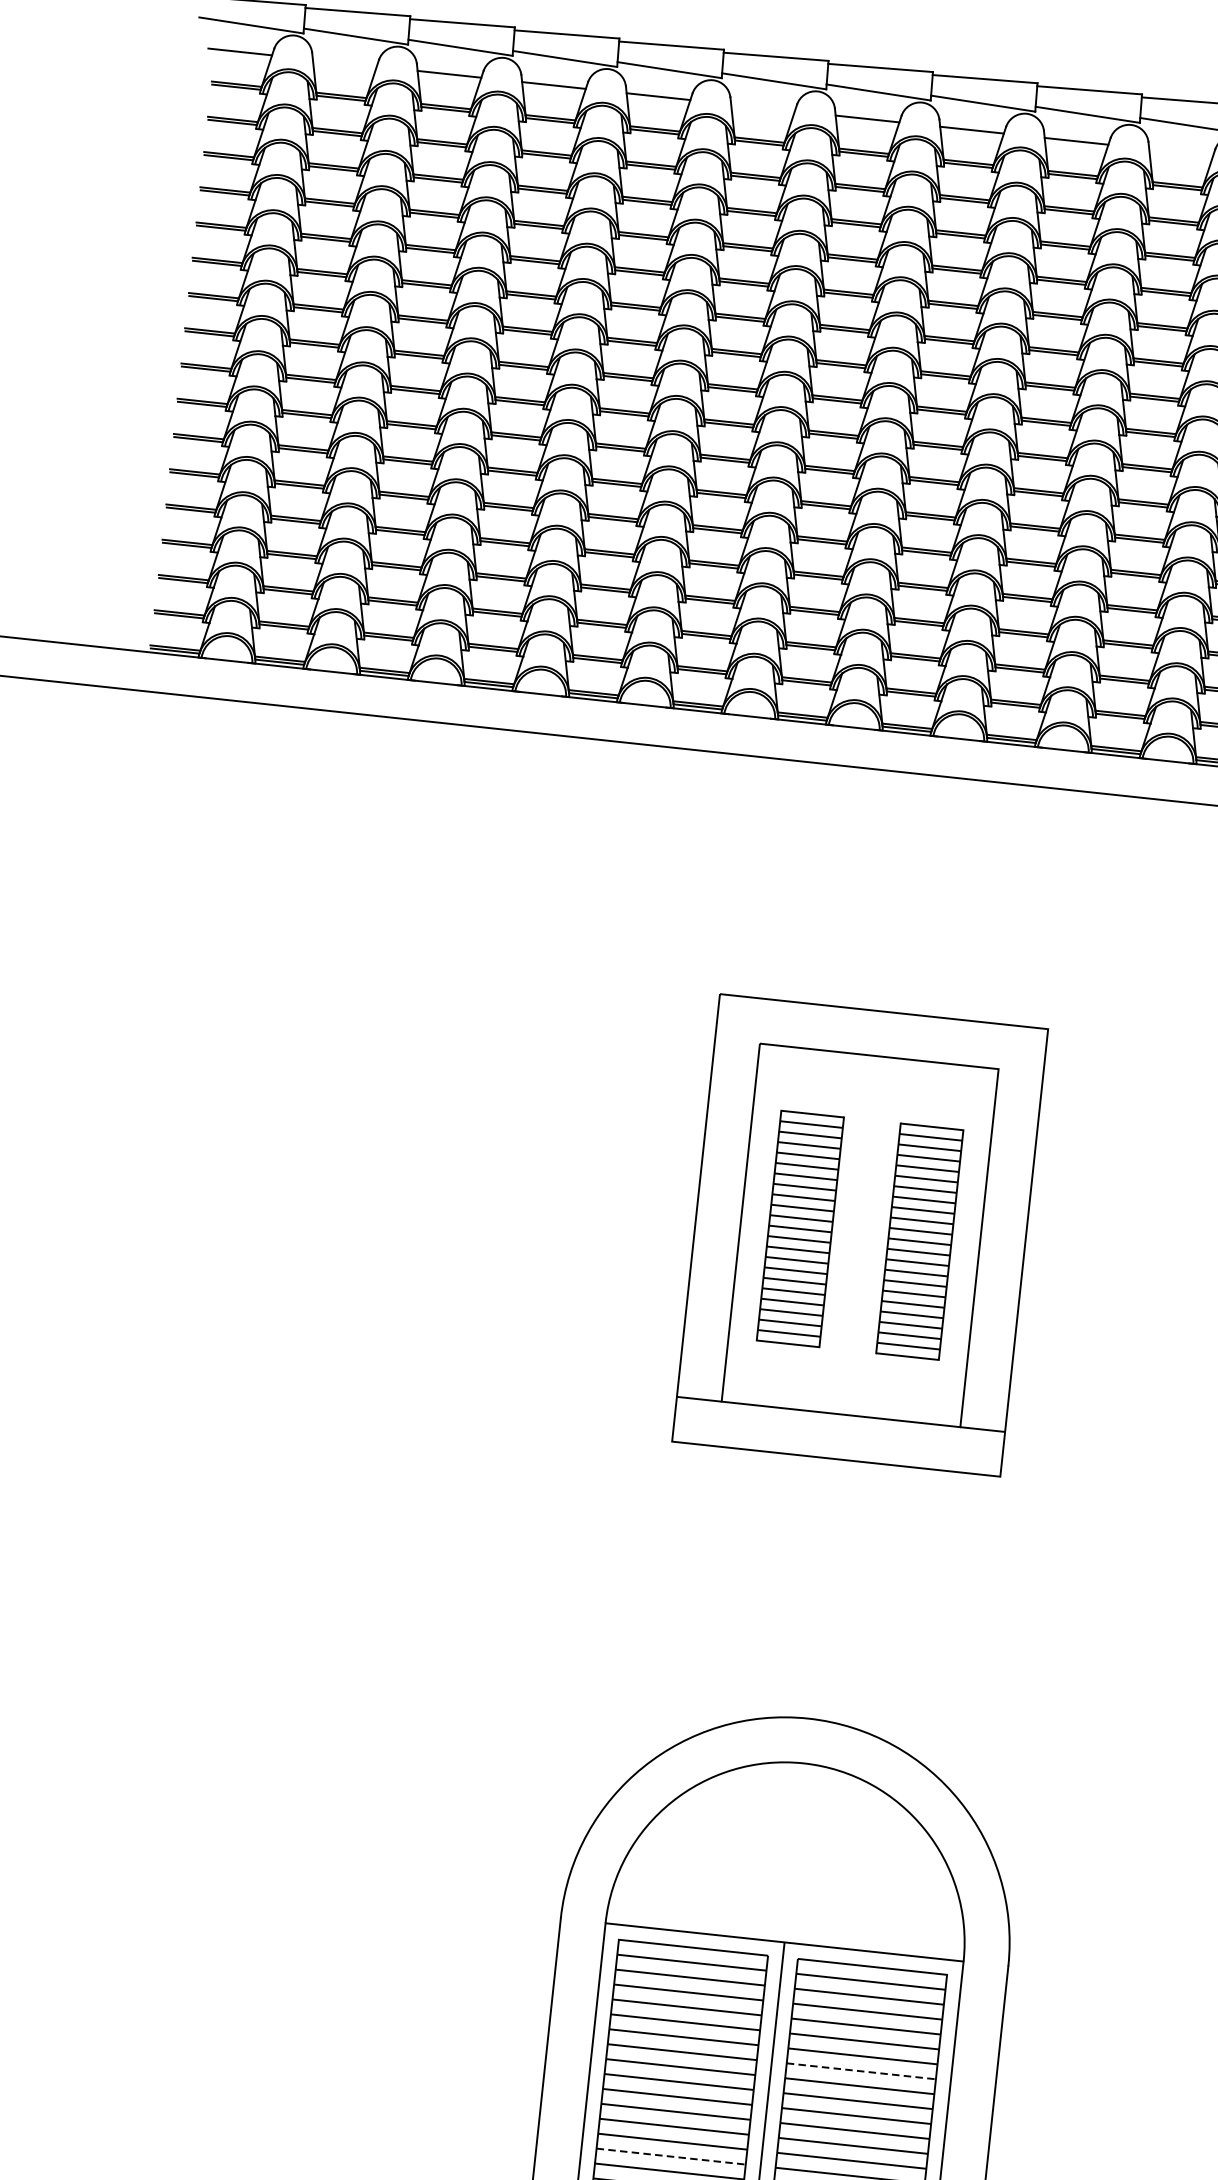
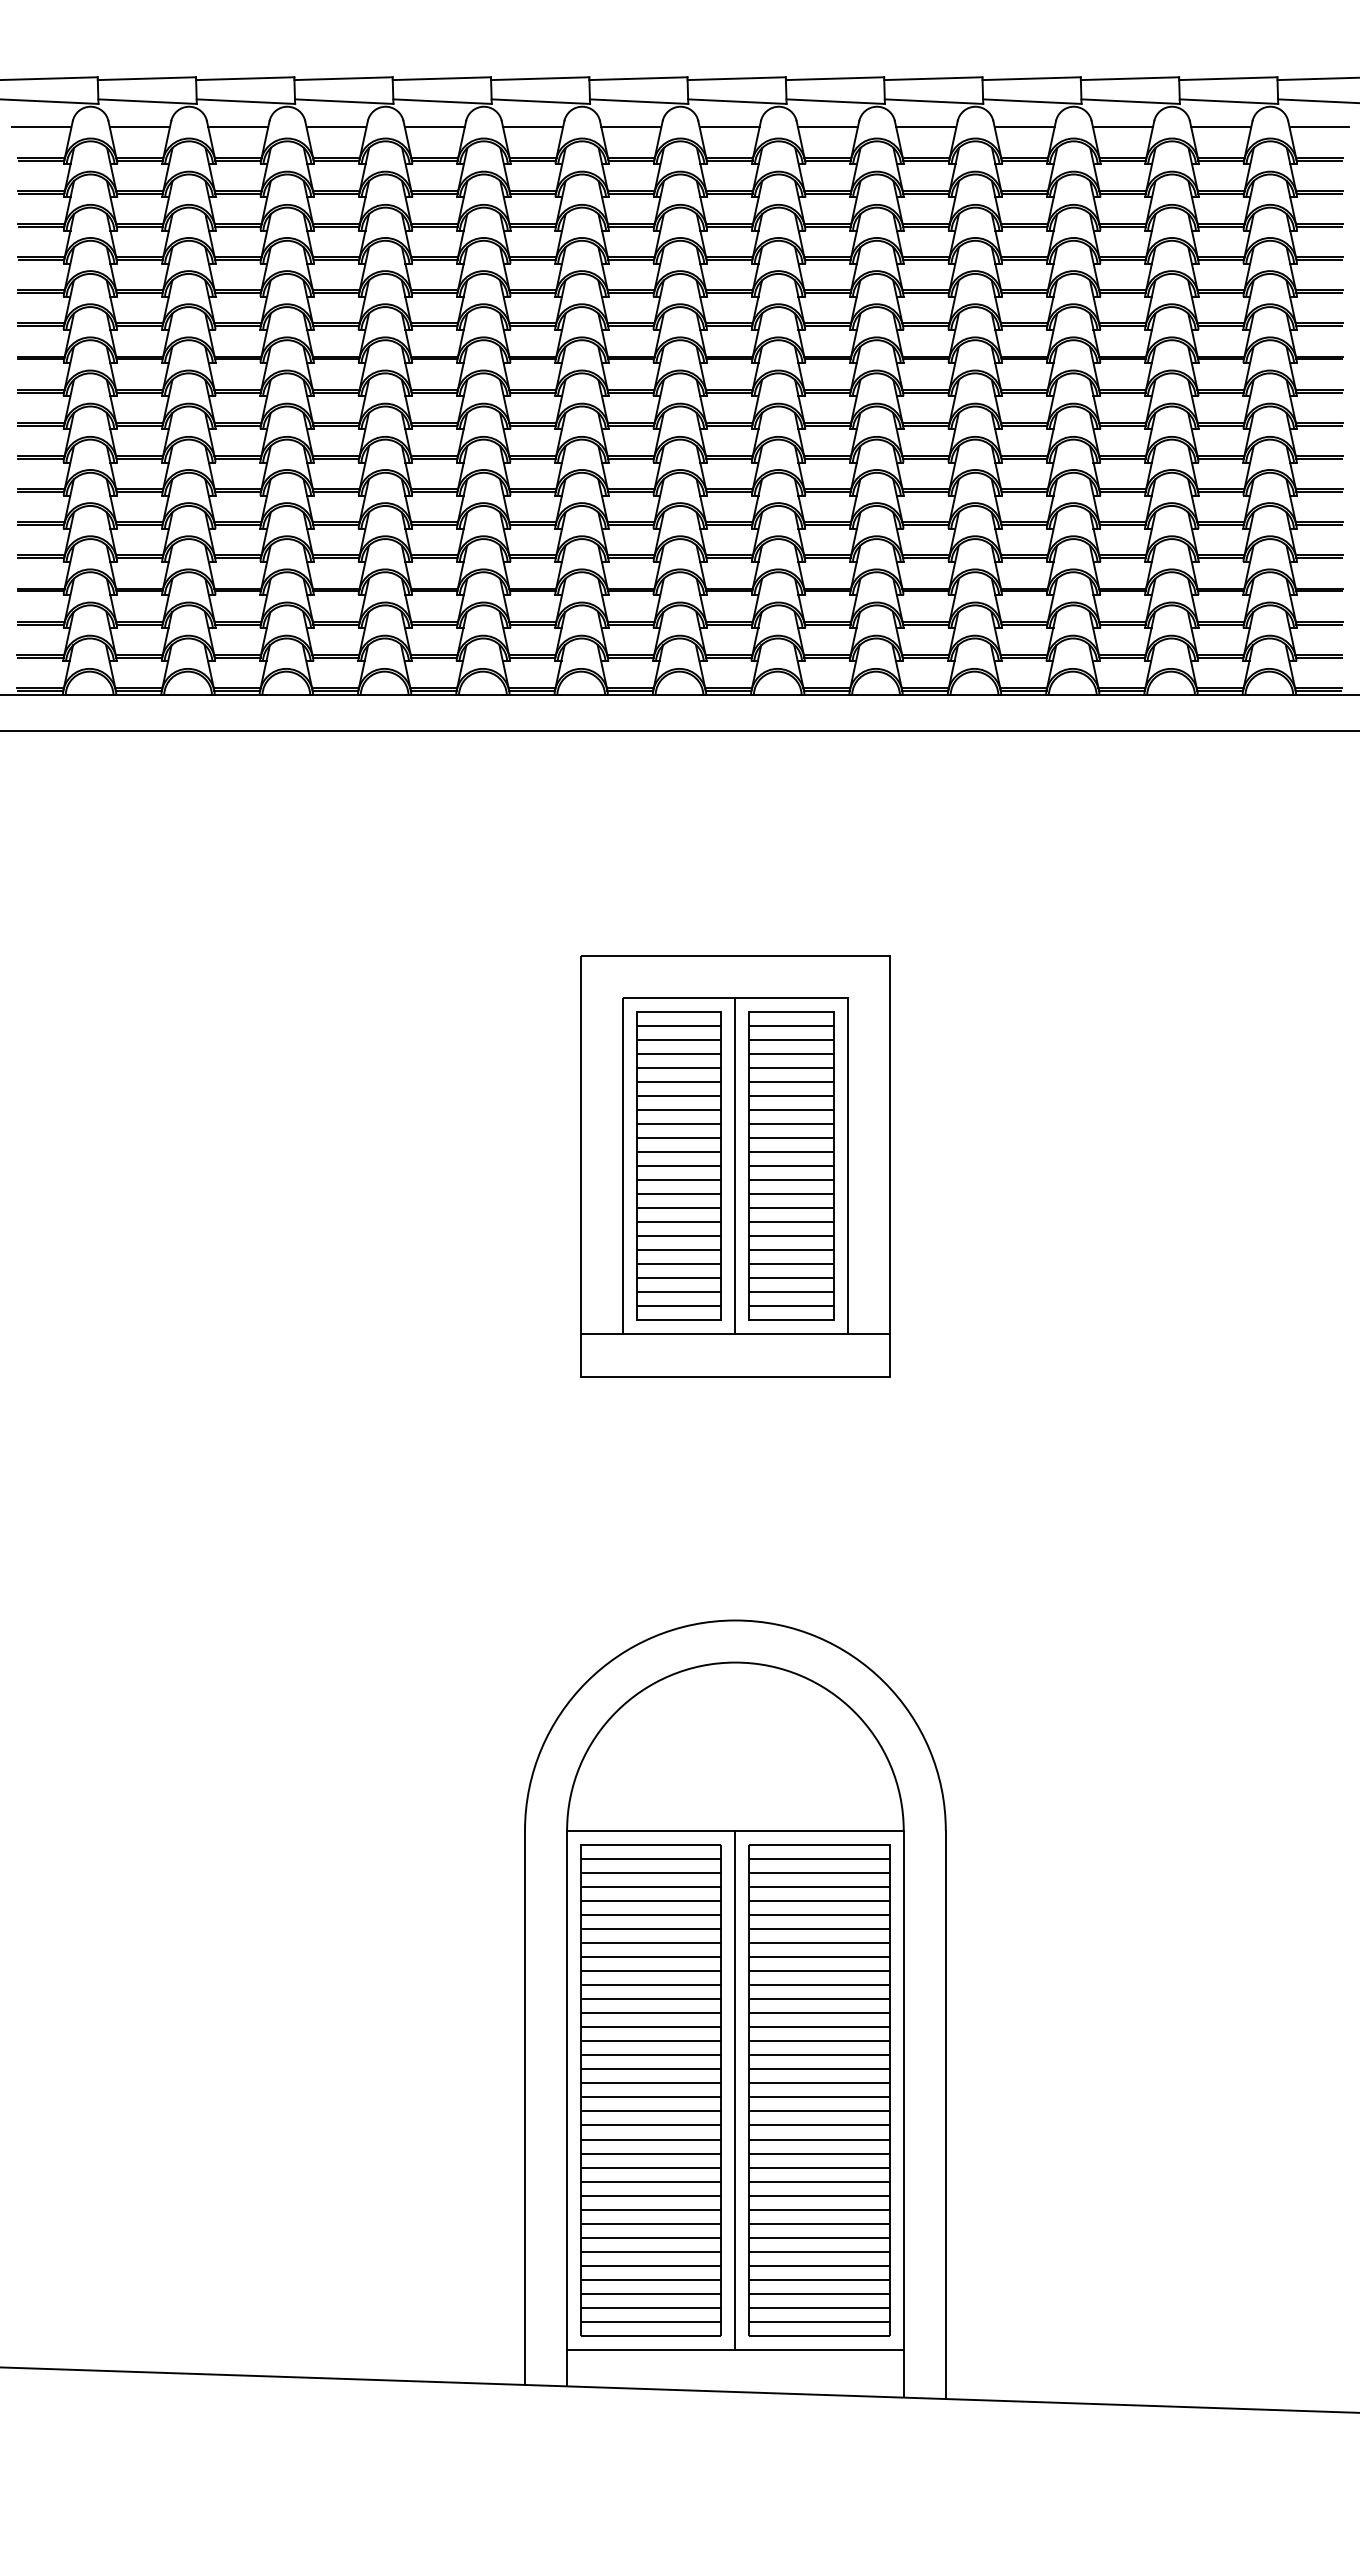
line: (344, 63) -> (139, 127), added
line: (763, 107) -> (533, 127), added
line: (1181, 152) -> (926, 127), added
part: (799, 1228) -> (678, 1165), size x1.43
line: (860, 1234) -> (735, 1165), added
part: (919, 1241) -> (791, 1165), size x1.43
line: (862, 2071) -> (820, 1943), dashed -> solid
line: (671, 2156) -> (651, 2041), dashed -> solid

